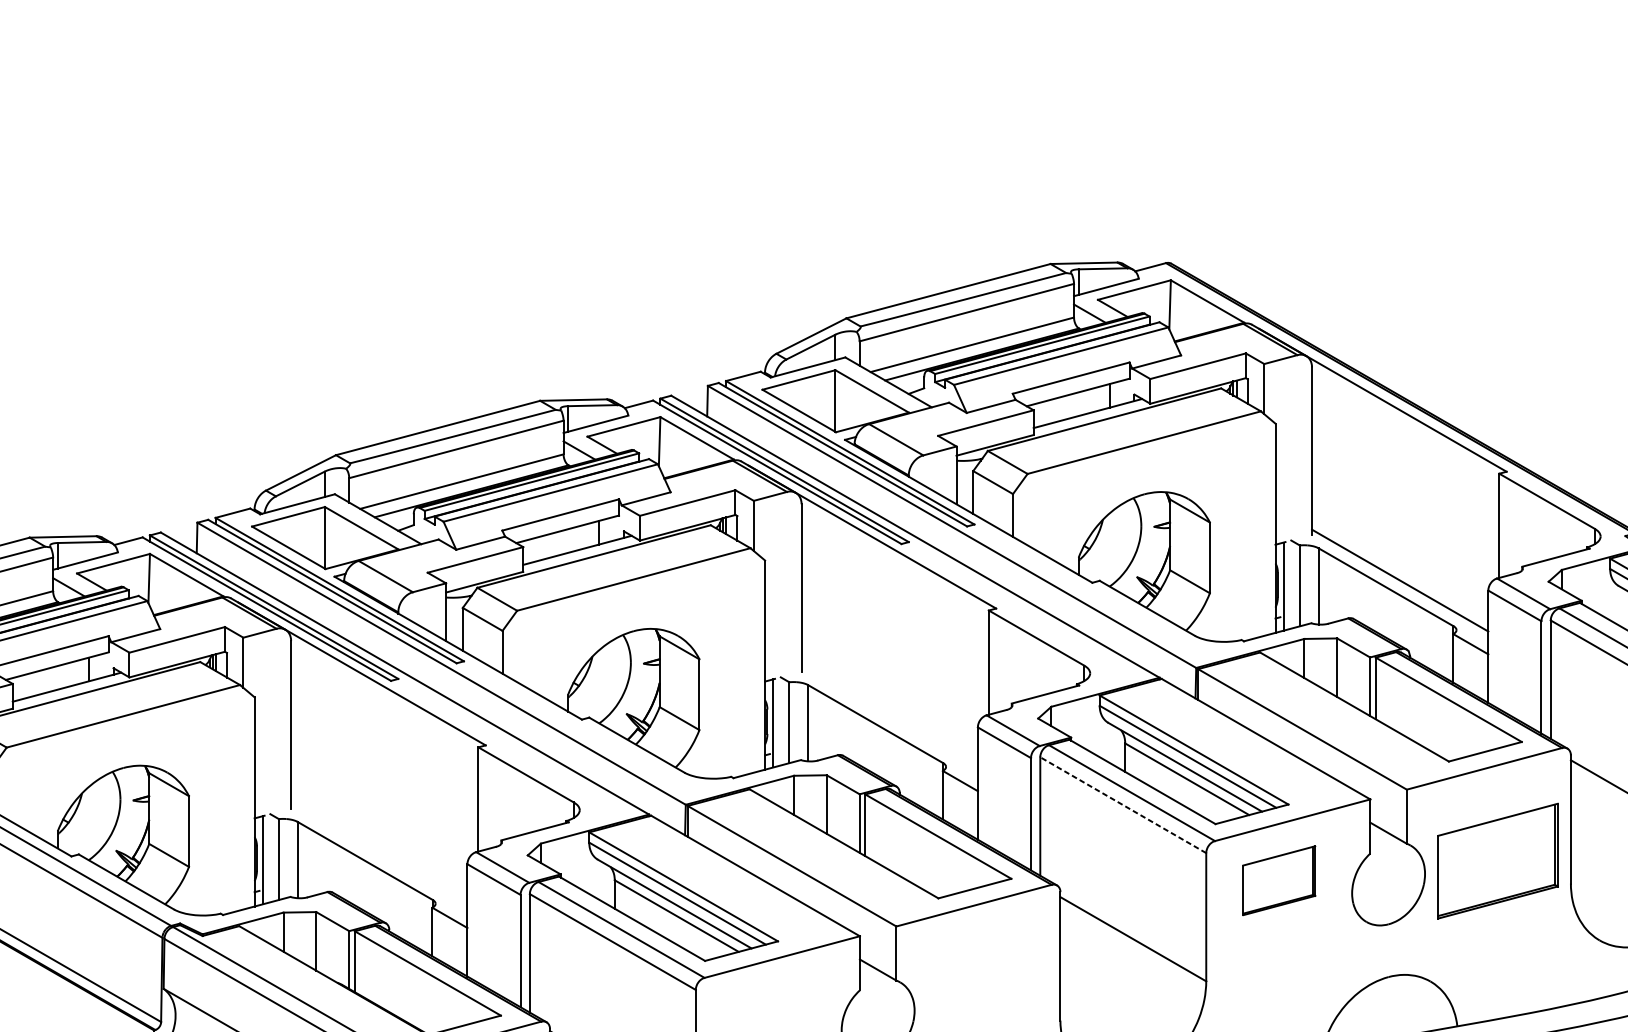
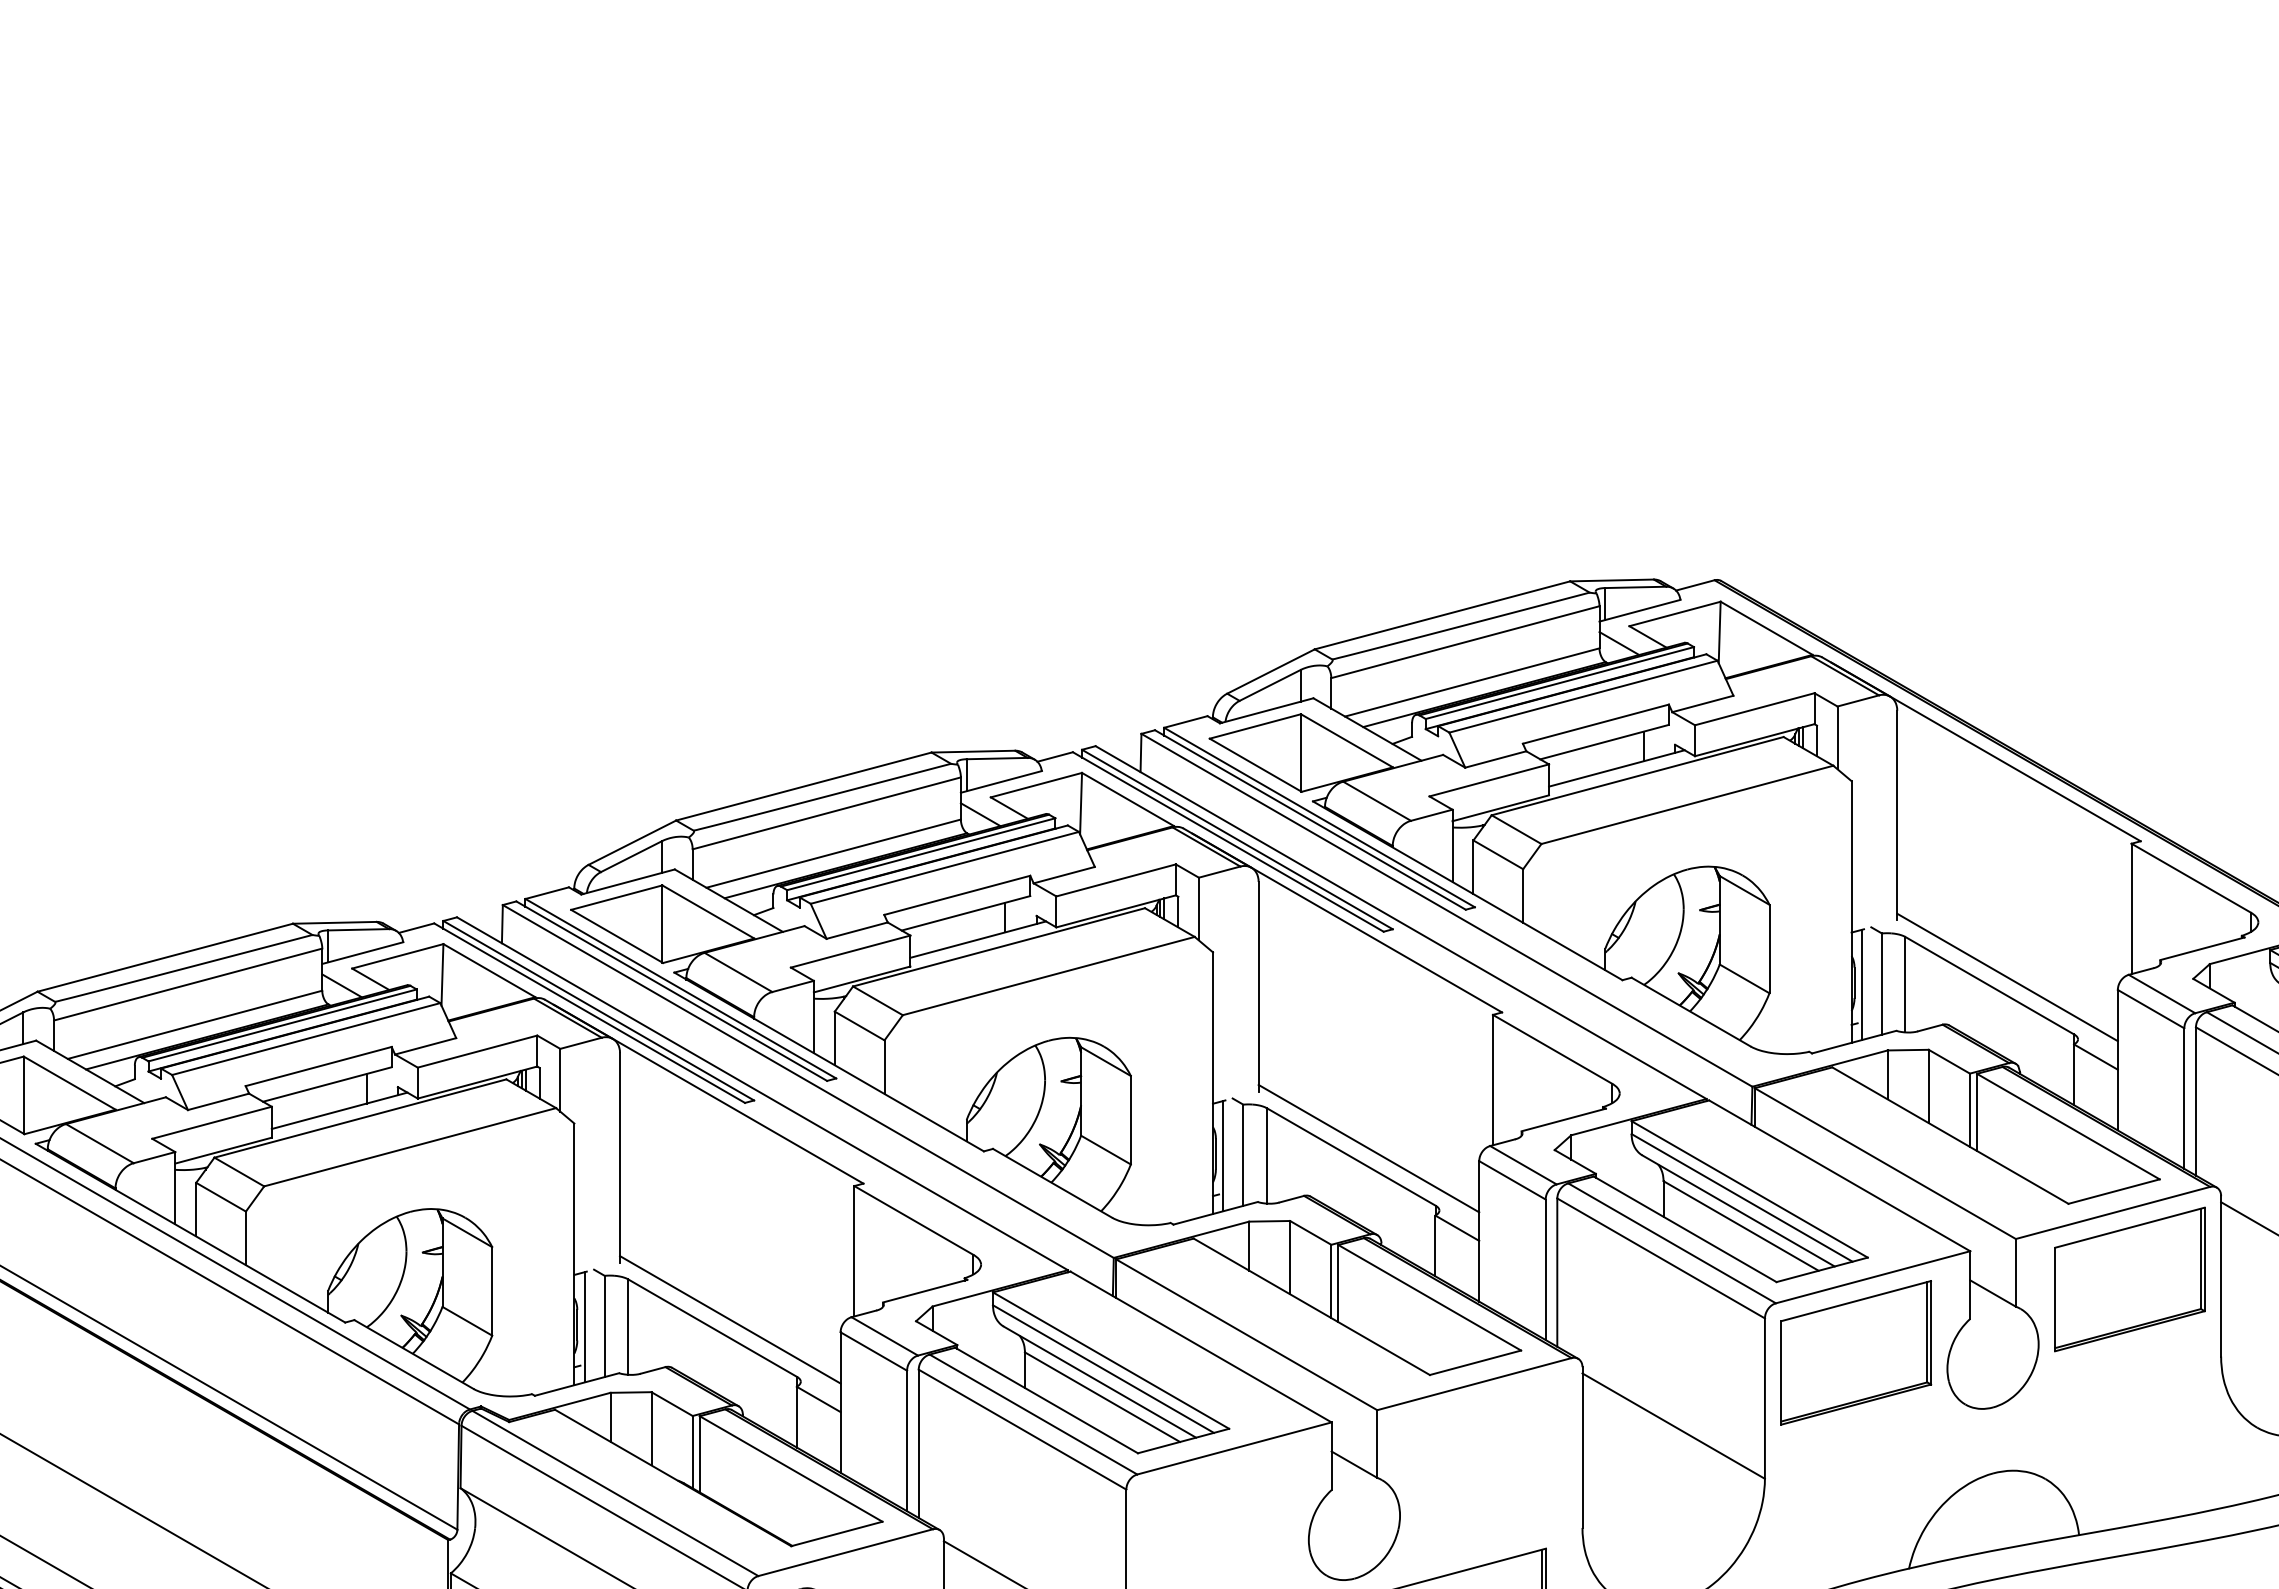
line: (889, 717) -> (1368, 1148), added
line: (1123, 805) -> (1661, 1258), dashed -> solid
line: (379, 853) -> (730, 1319), added
part: (1497, 861) -> (2129, 1279), moved
part: (1279, 880) -> (1856, 1352), size x1.67

